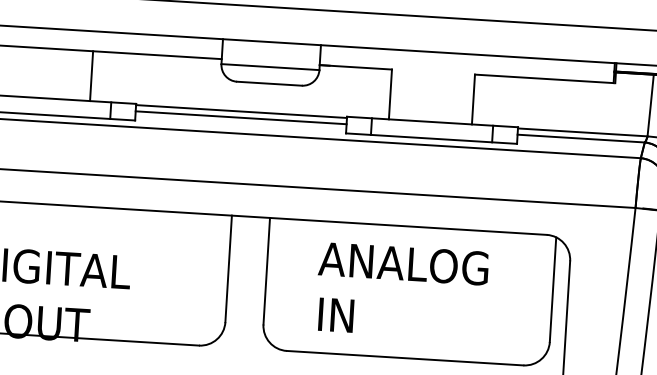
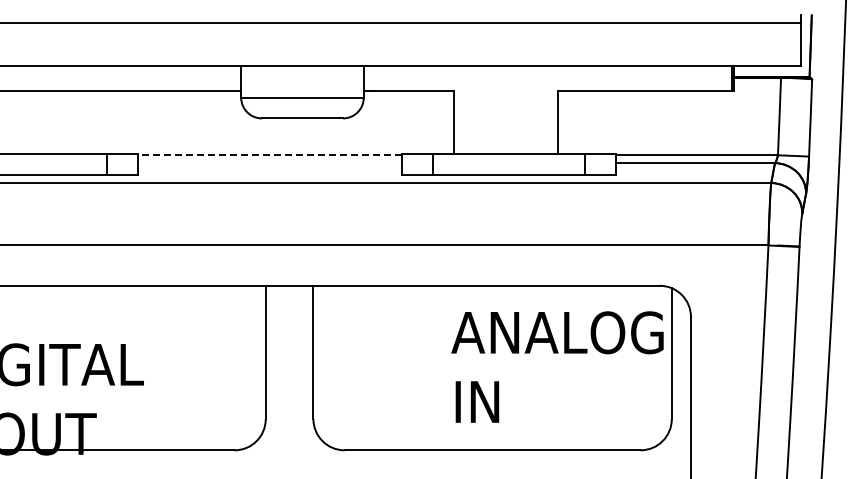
line: (91, 76) -> (80, 122), removed
line: (241, 111) -> (269, 155), solid -> dashed
line: (240, 118) -> (269, 163), removed
text: (401, 290) -> (557, 366), moved

